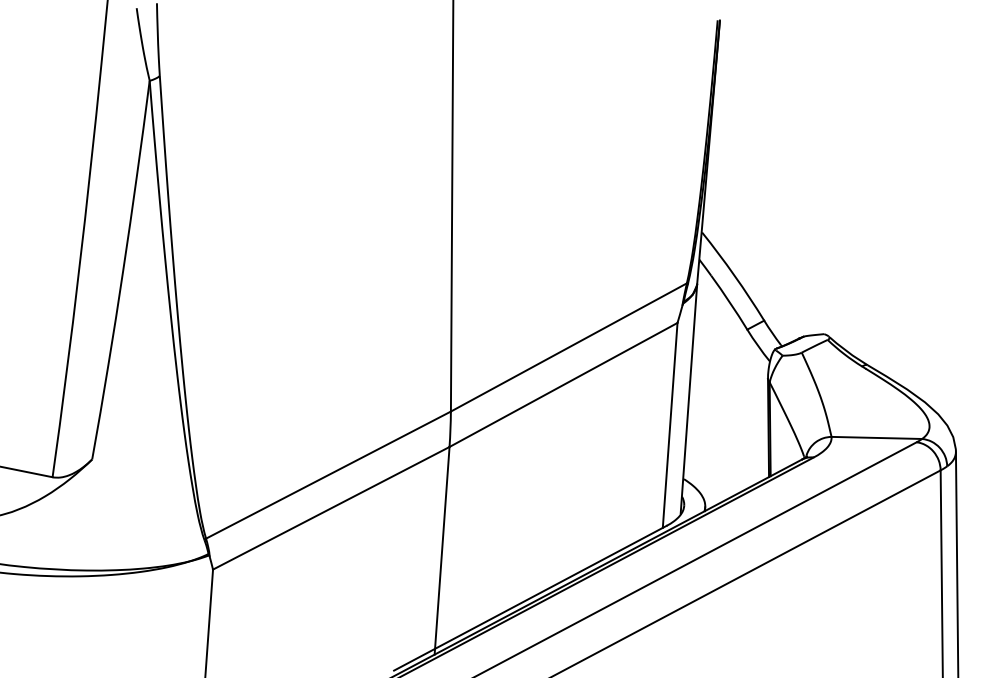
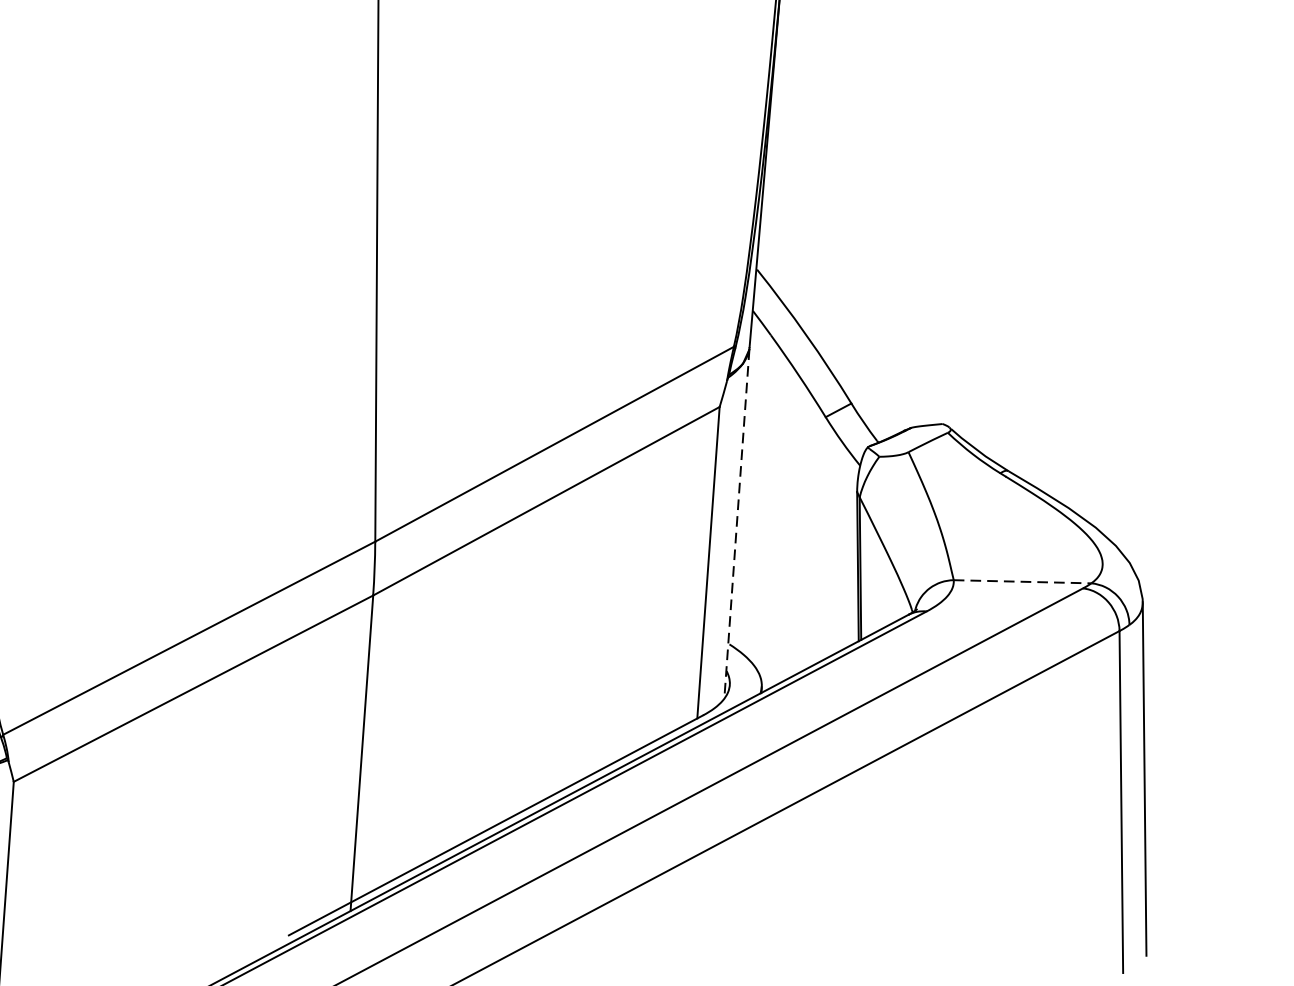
line: (688, 399) -> (736, 523), solid -> dashed
line: (877, 437) -> (1023, 581), solid -> dashed

